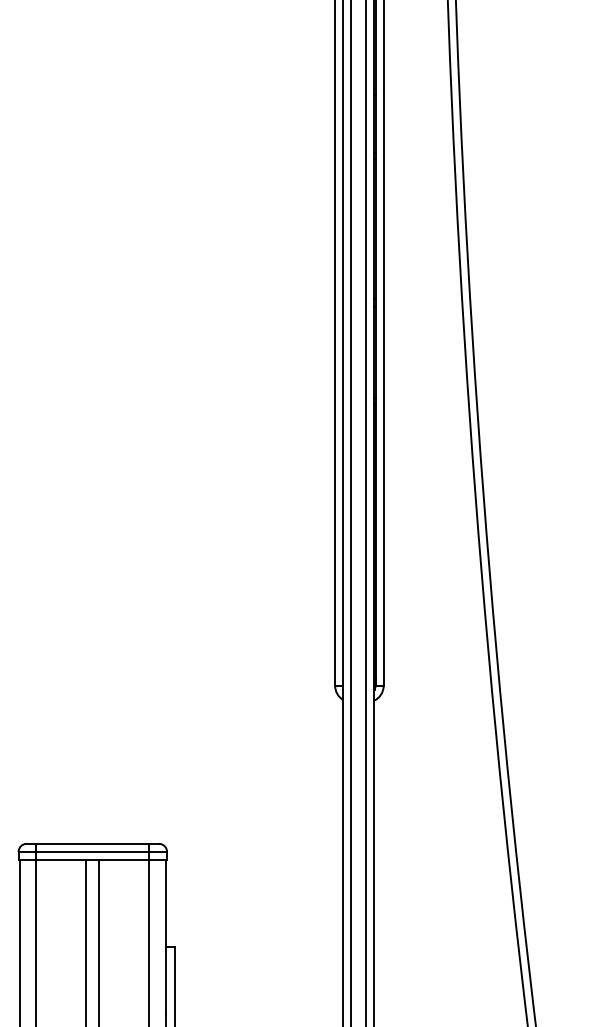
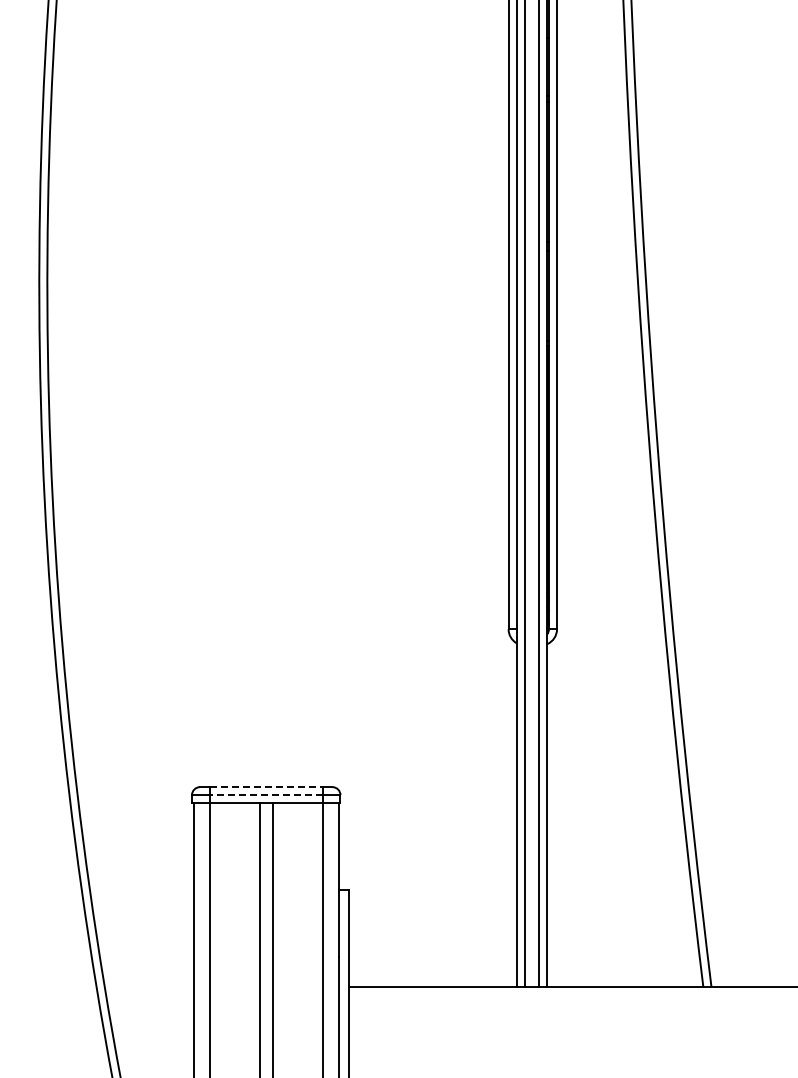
line: (93, 844) -> (266, 787), solid -> dashed
line: (92, 852) -> (265, 795), solid -> dashed

